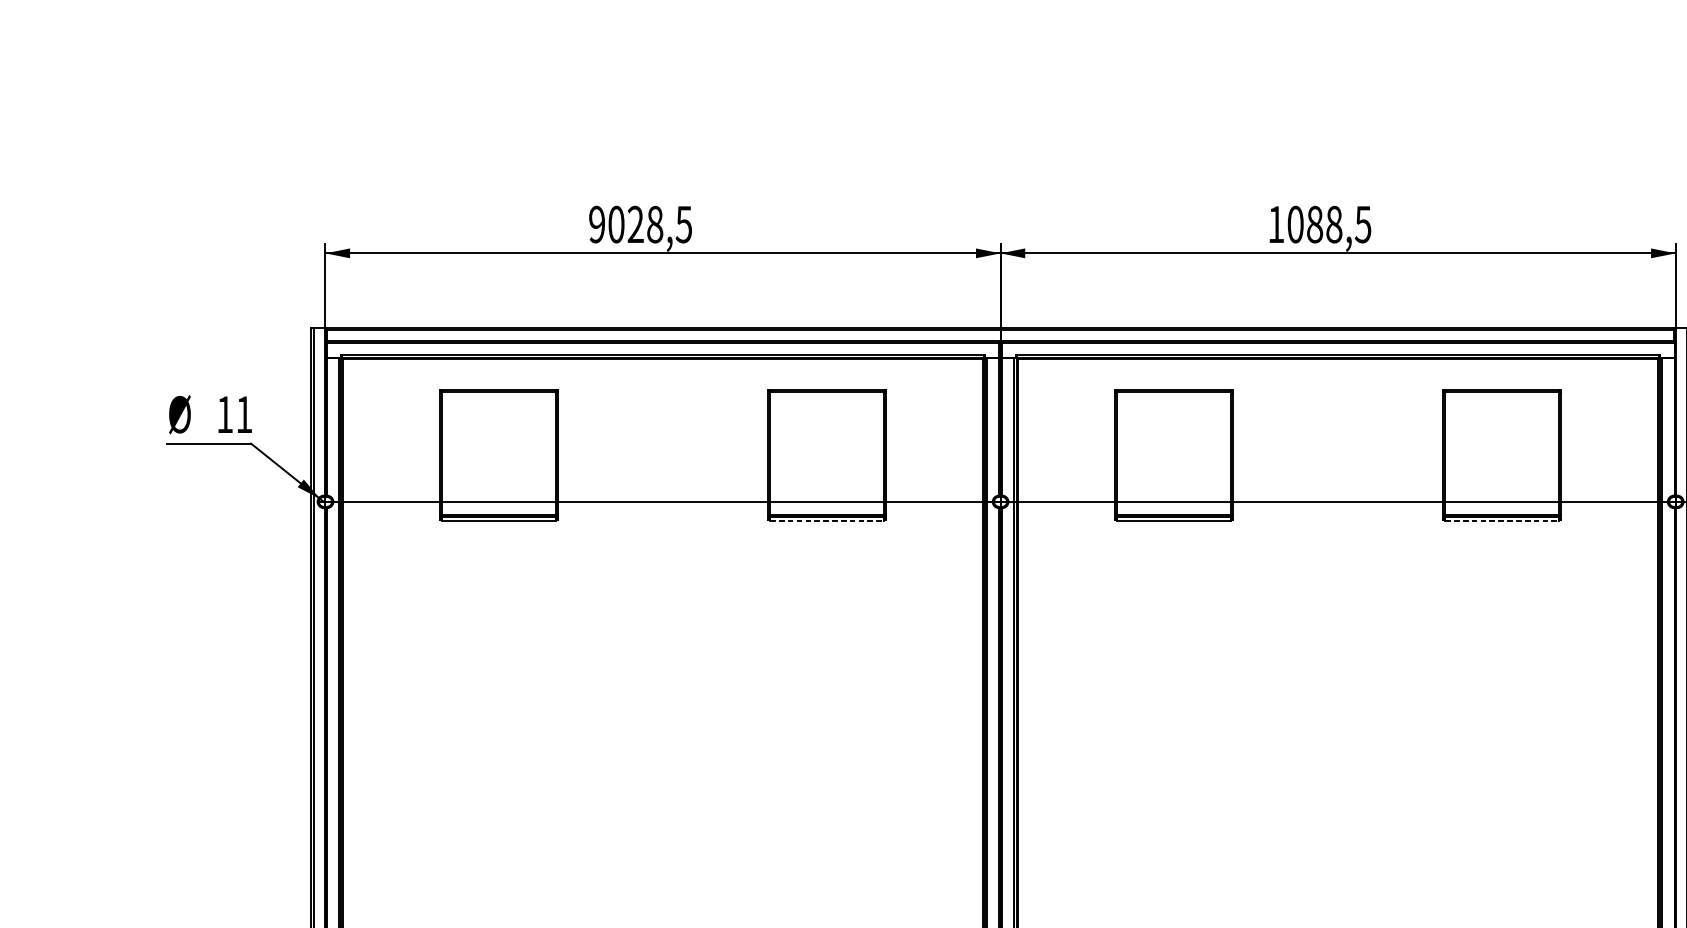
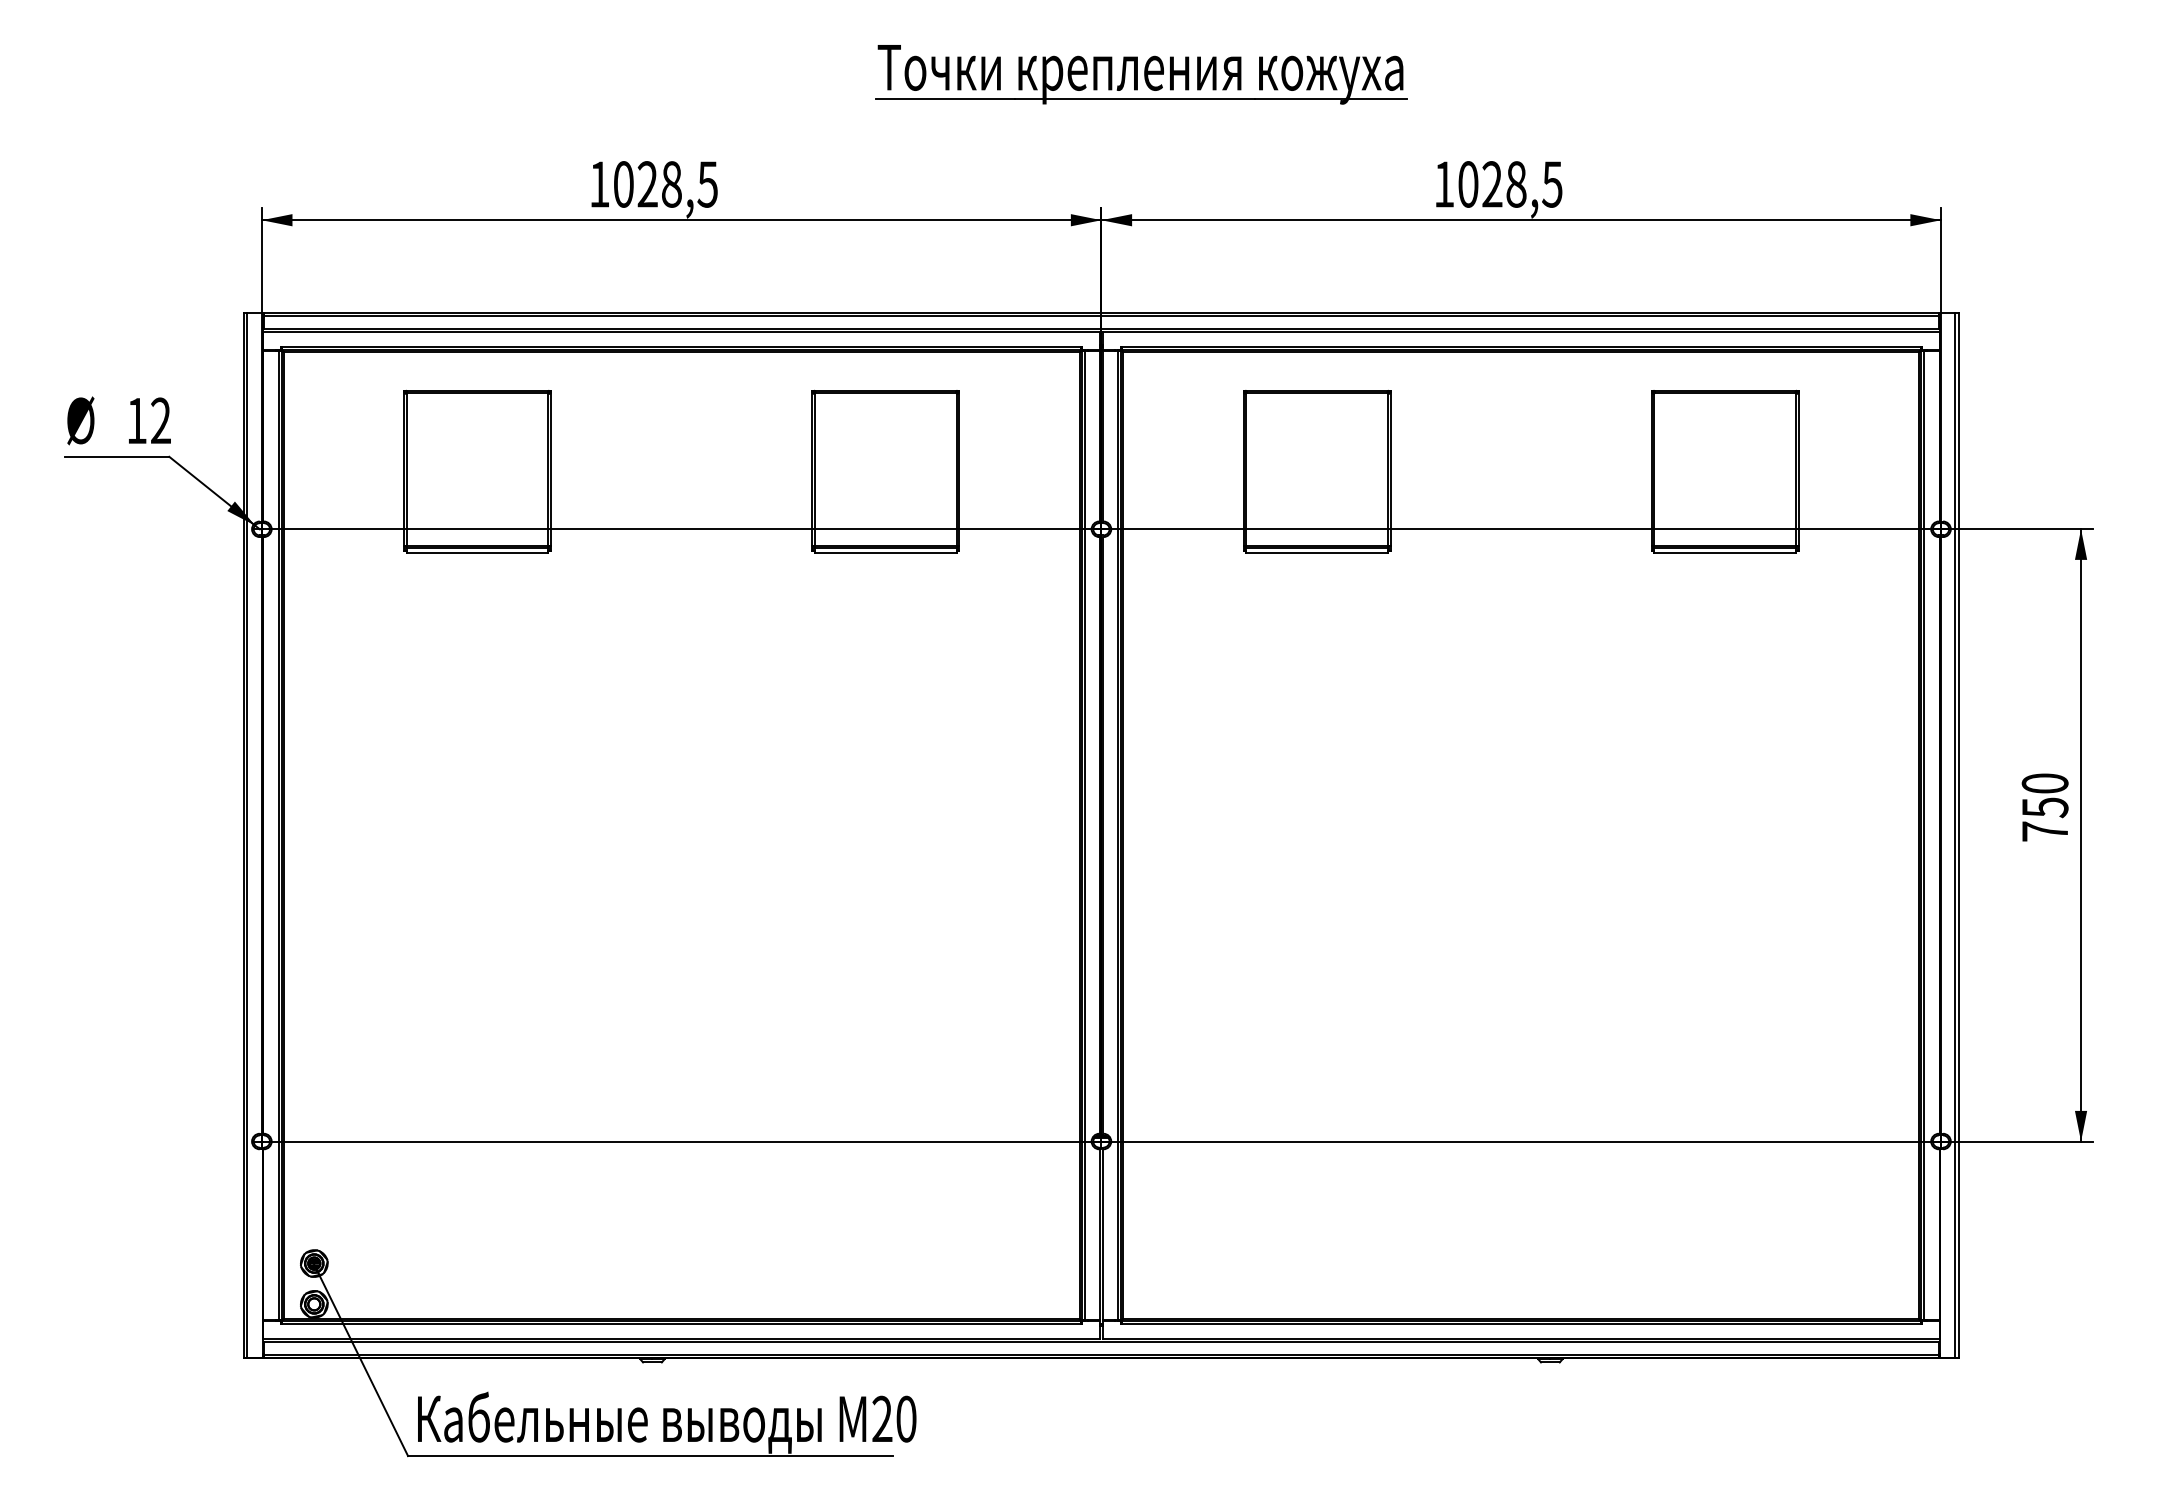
part: (1032, 136) -> (1141, 74), added
text: (596, 224) -> (599, 184), 9028,5 -> 1028,5
text: (1315, 224) -> (1492, 184), 1088,5 -> 1028,5
text: (243, 414) -> (160, 420), 11 -> 12
line: (826, 521) -> (885, 553), dashed -> solid
line: (1502, 521) -> (1725, 553), dashed -> solid

